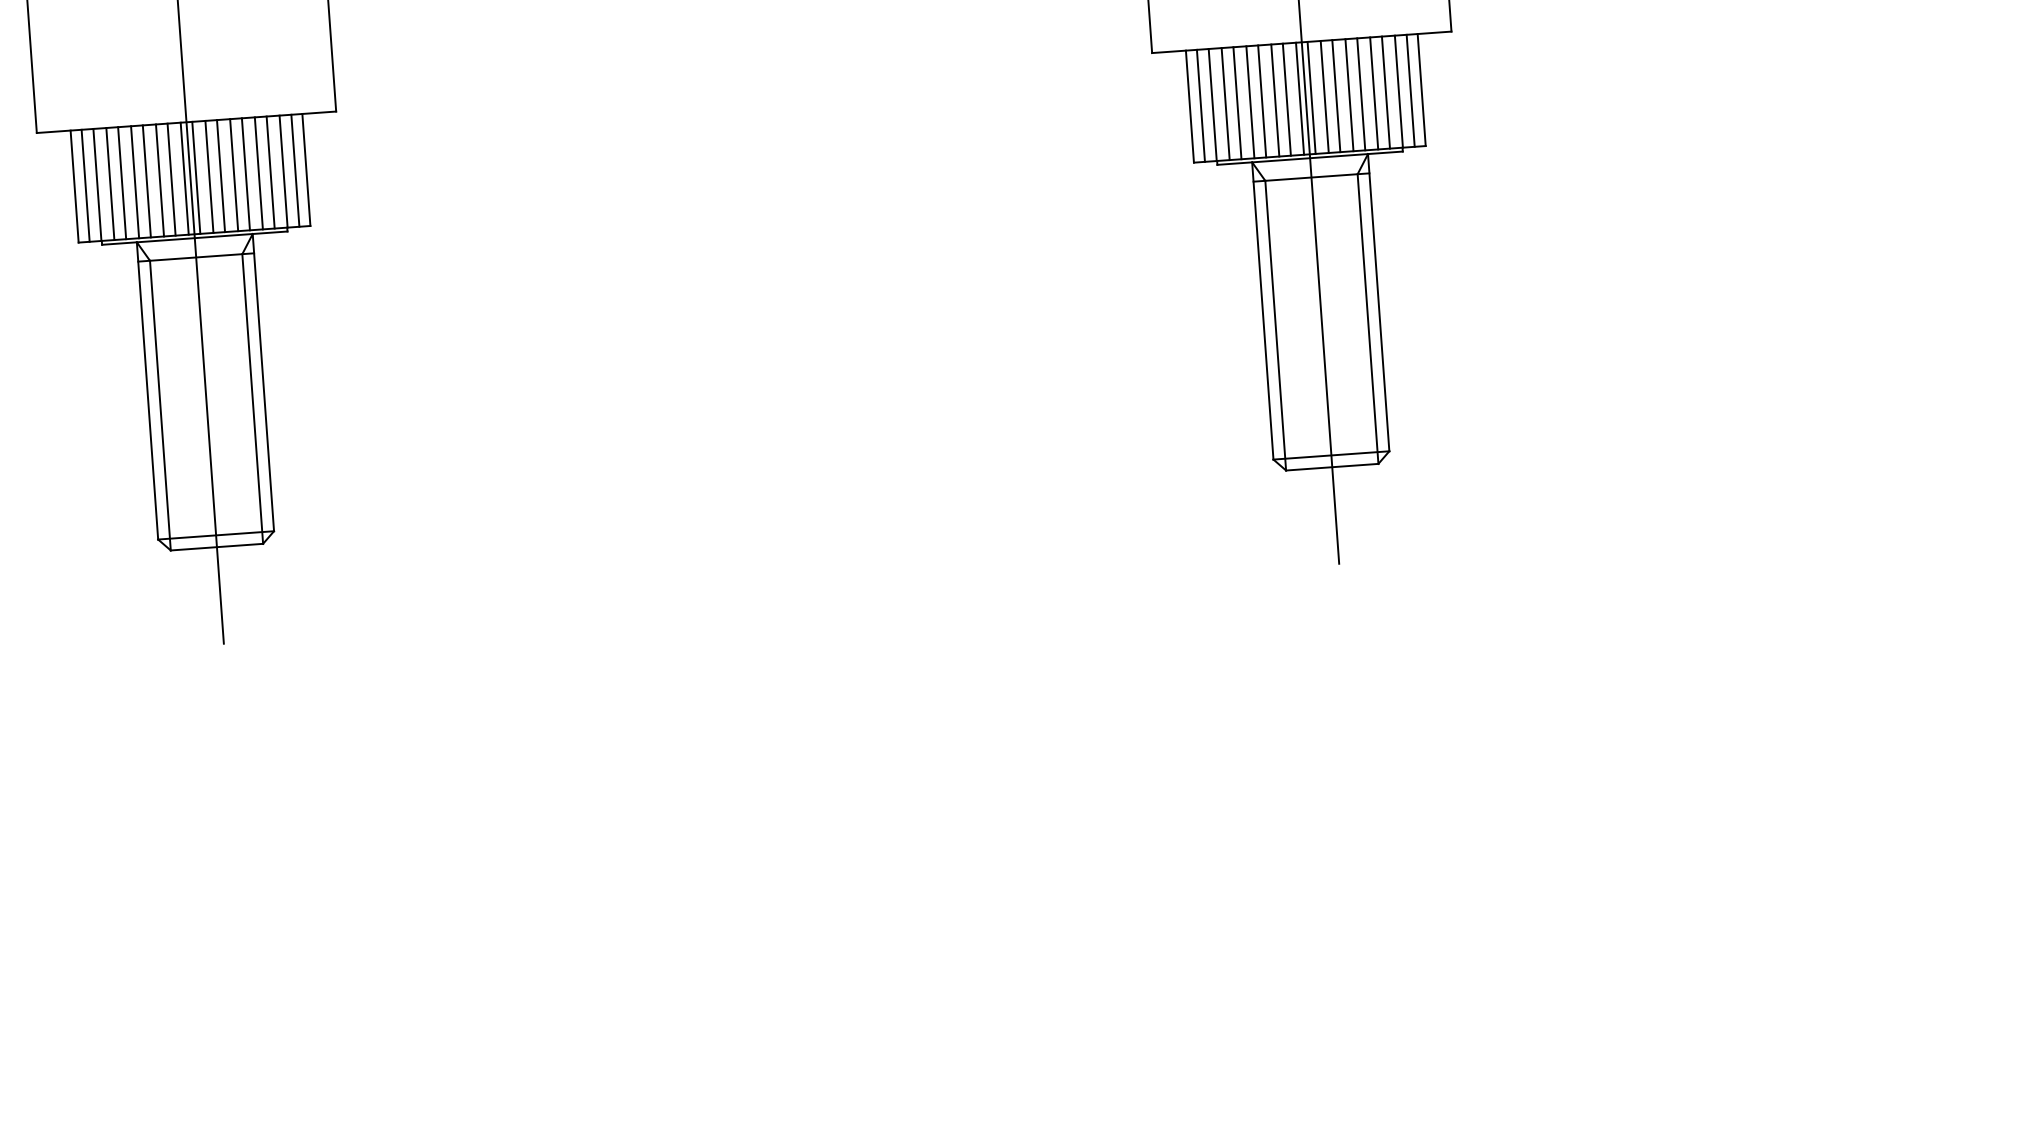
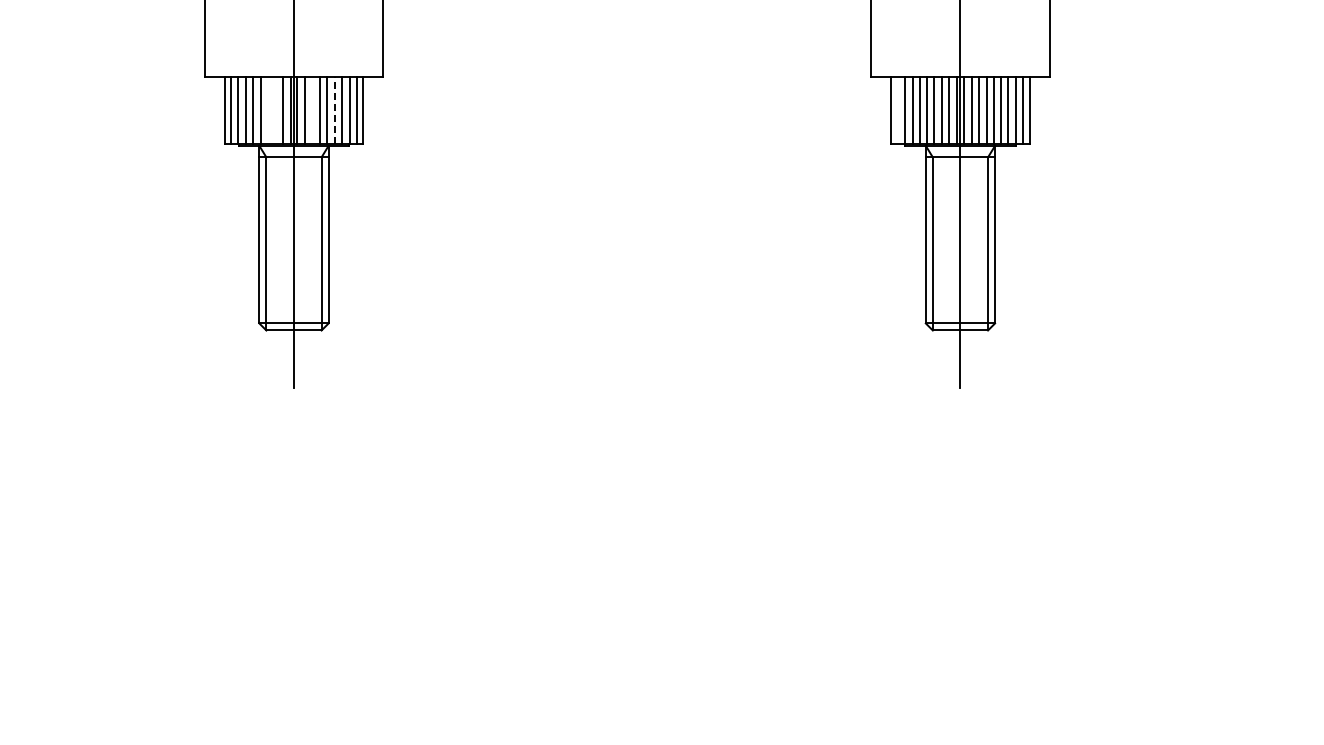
line: (1200, 104) -> (897, 109), removed
line: (258, 172) -> (334, 109), solid -> dashed
line: (221, 175) -> (312, 109), removed
line: (159, 179) -> (275, 109), removed
line: (146, 180) -> (267, 109), removed

